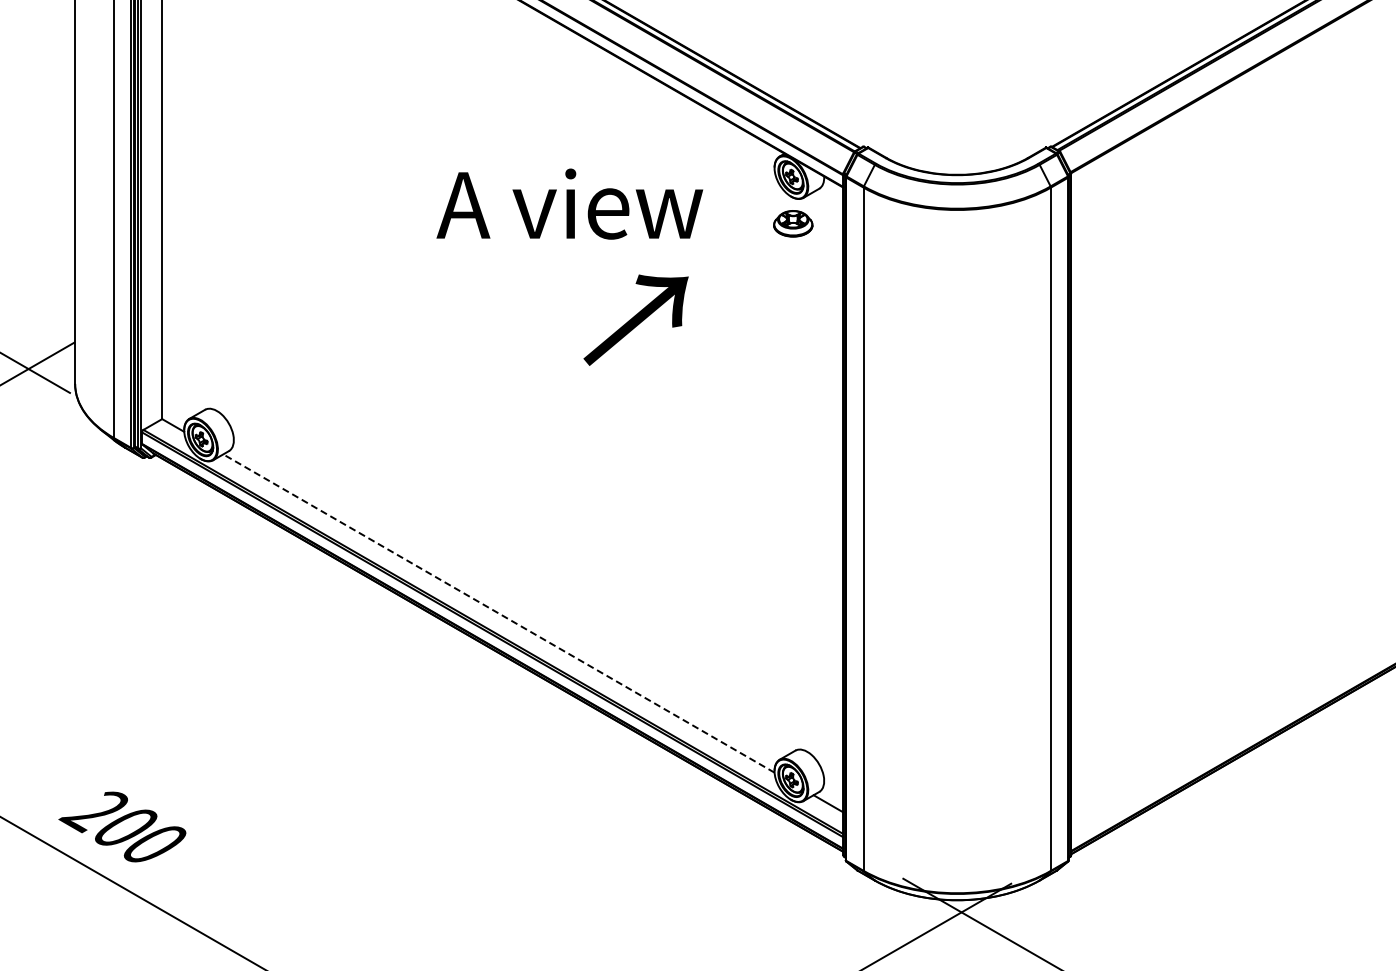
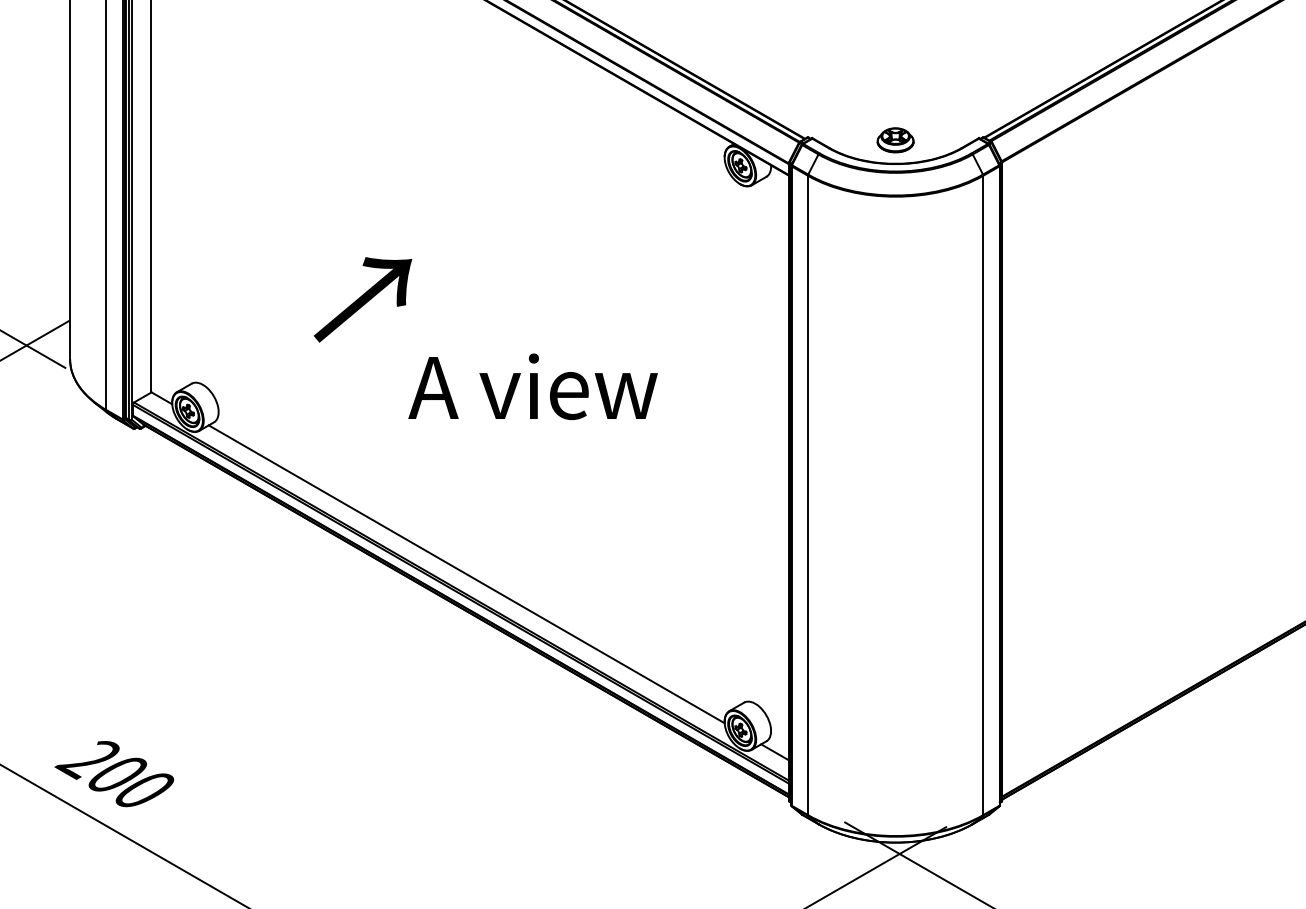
text: (569, 203) -> (532, 386), moved
part: (793, 223) -> (895, 140), moved
text: (635, 319) -> (362, 299), moved
line: (498, 613) -> (466, 574), dashed -> solid

